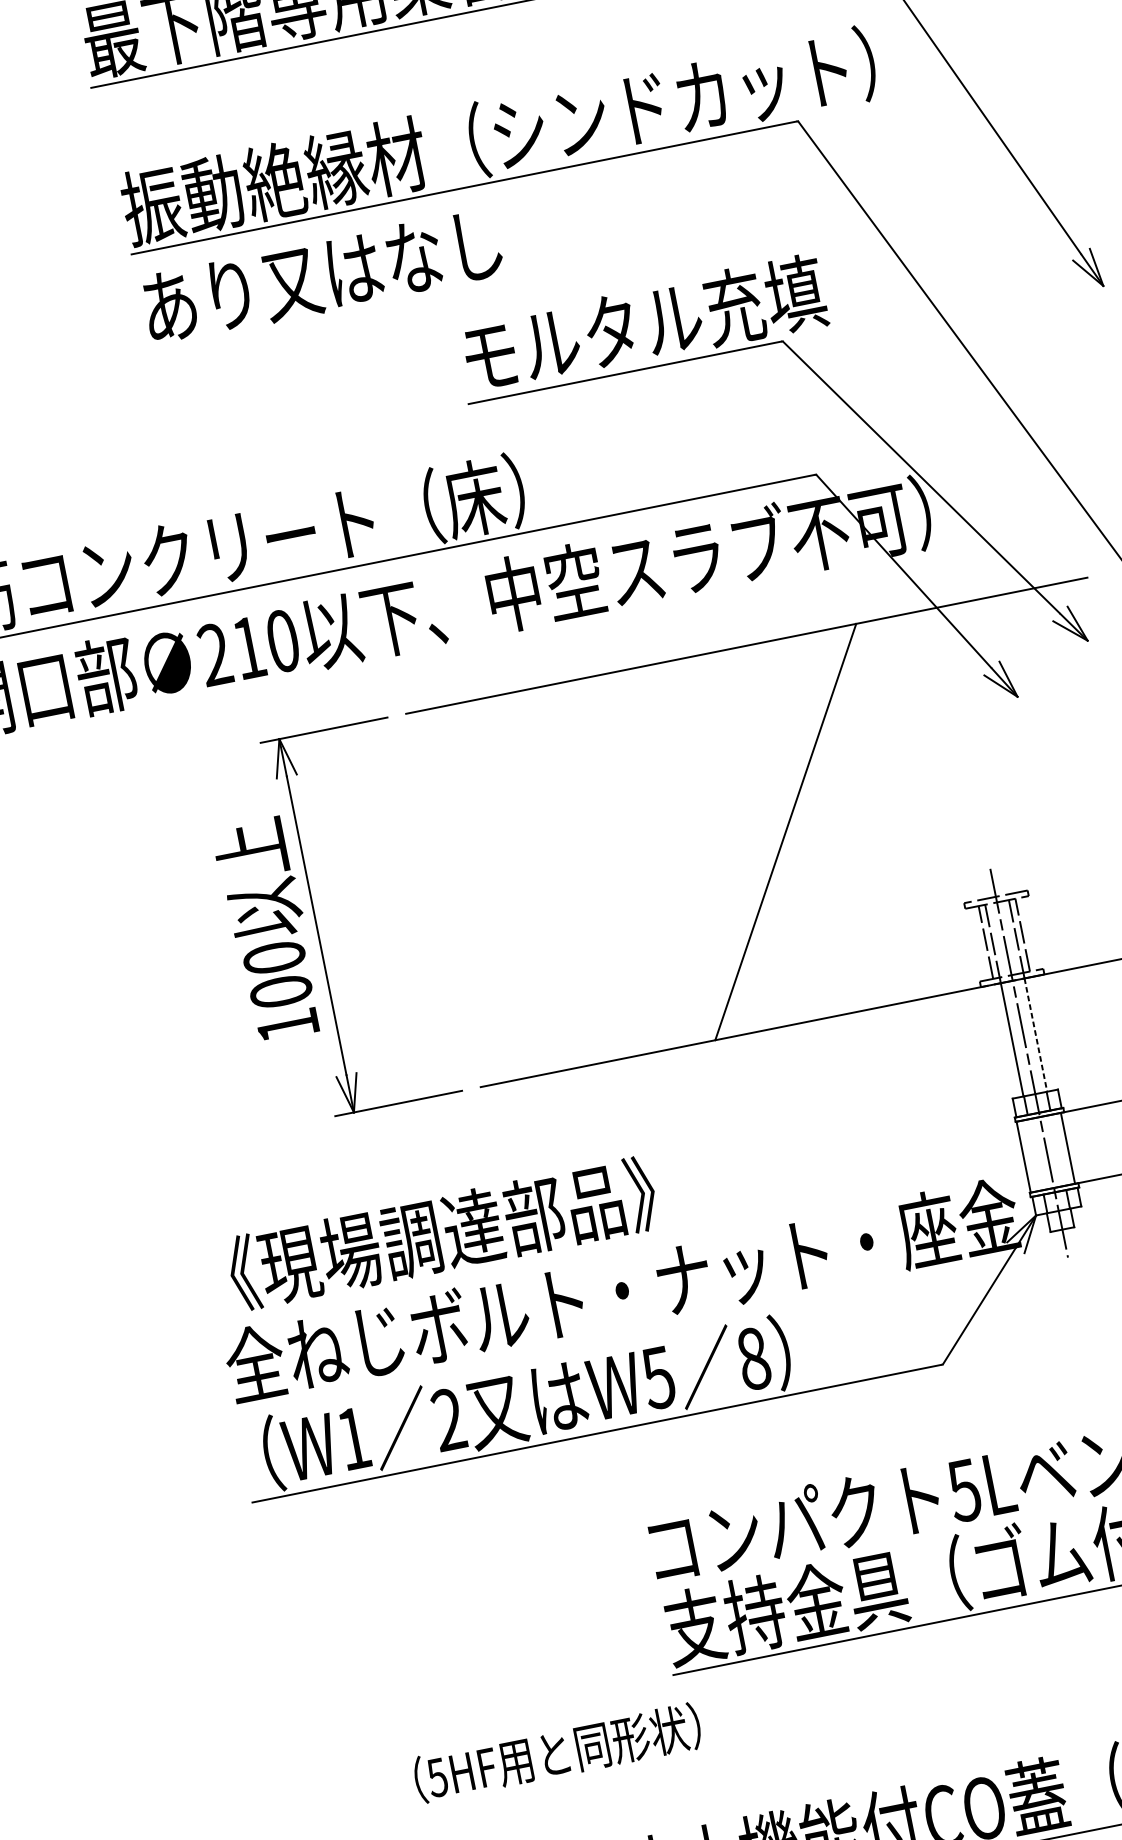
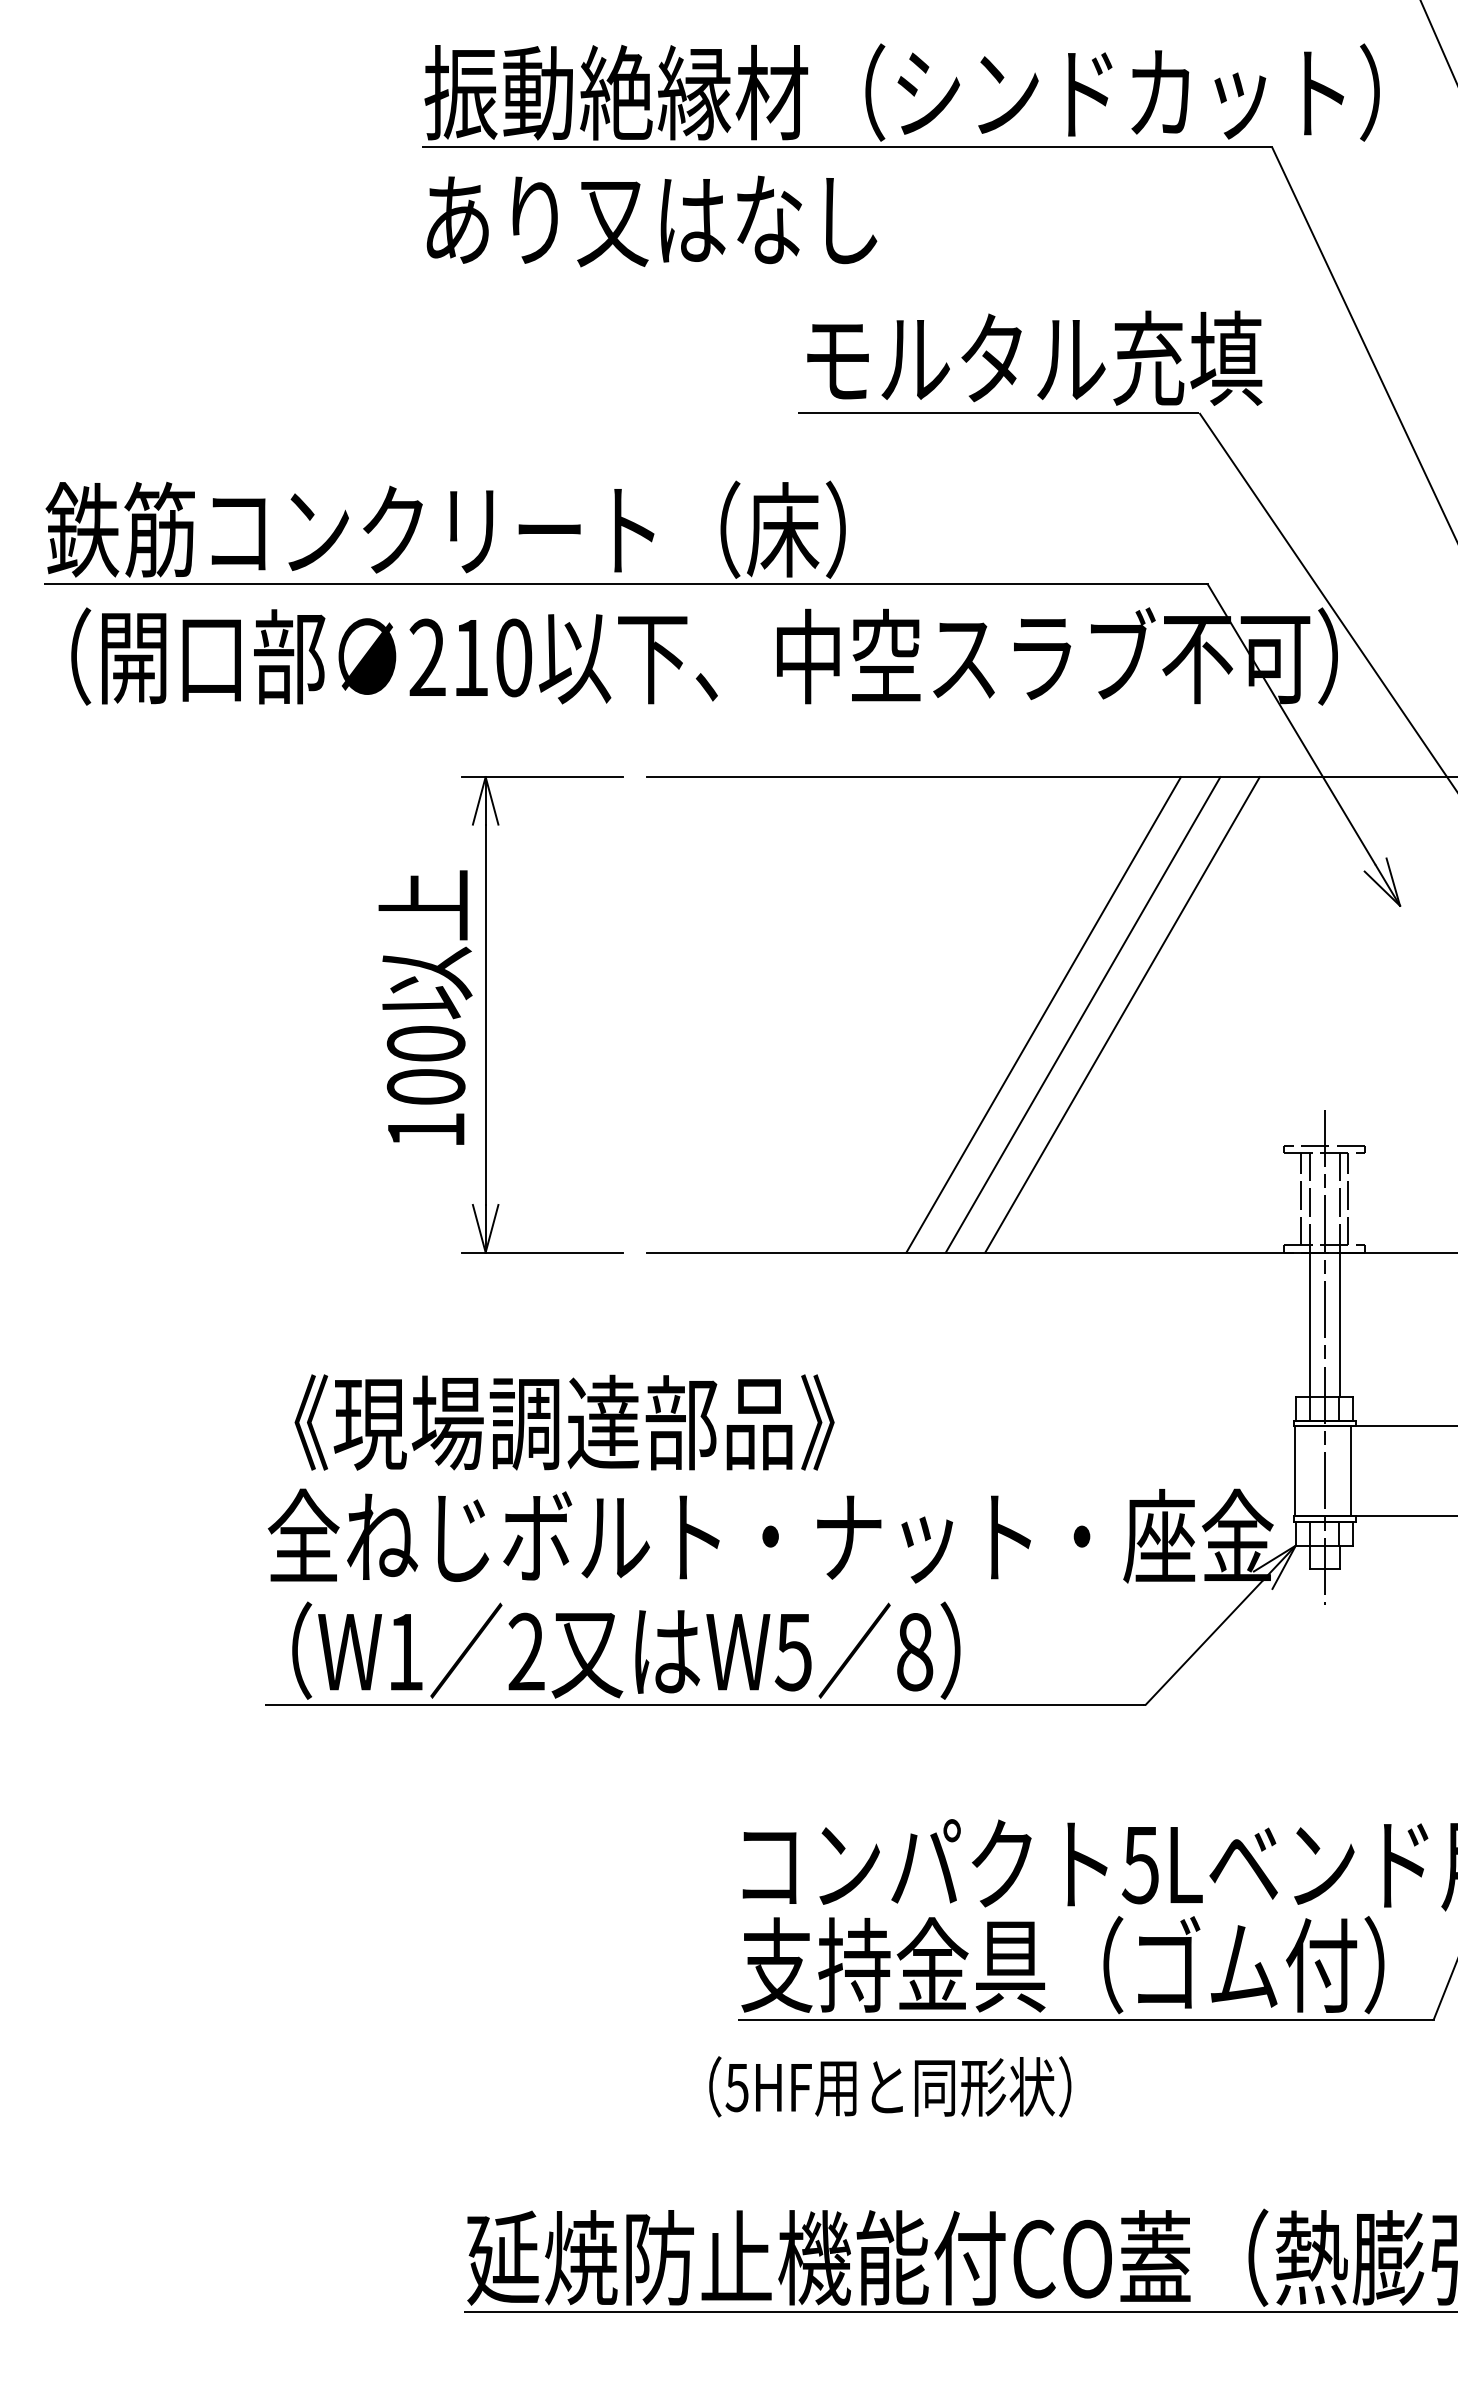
line: (816, 825) -> (1122, 1014), added
line: (754, 838) -> (1043, 1014), added
line: (1035, 1035) -> (1339, 1325), dashed -> solid
text: (557, 1752) -> (890, 2086), moved

